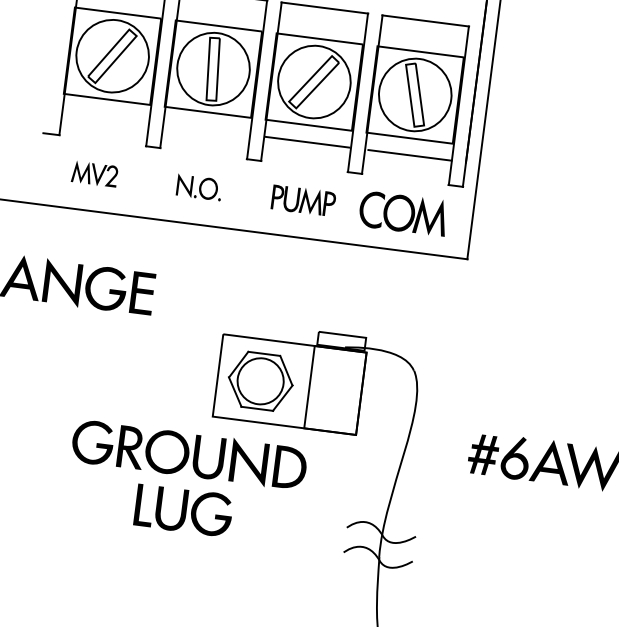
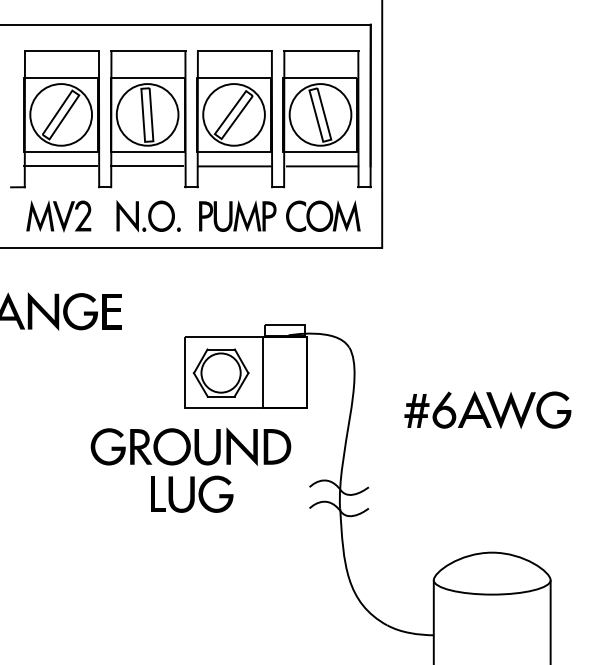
line: (104, 116) -> (60, 166), added
line: (204, 129) -> (146, 166), added
part: (94, 174) -> (58, 216), size x1.67
part: (199, 187) -> (148, 216), size x1.67
part: (303, 199) -> (237, 215), size x1.43
part: (184, 489) -> (190, 476), moved

